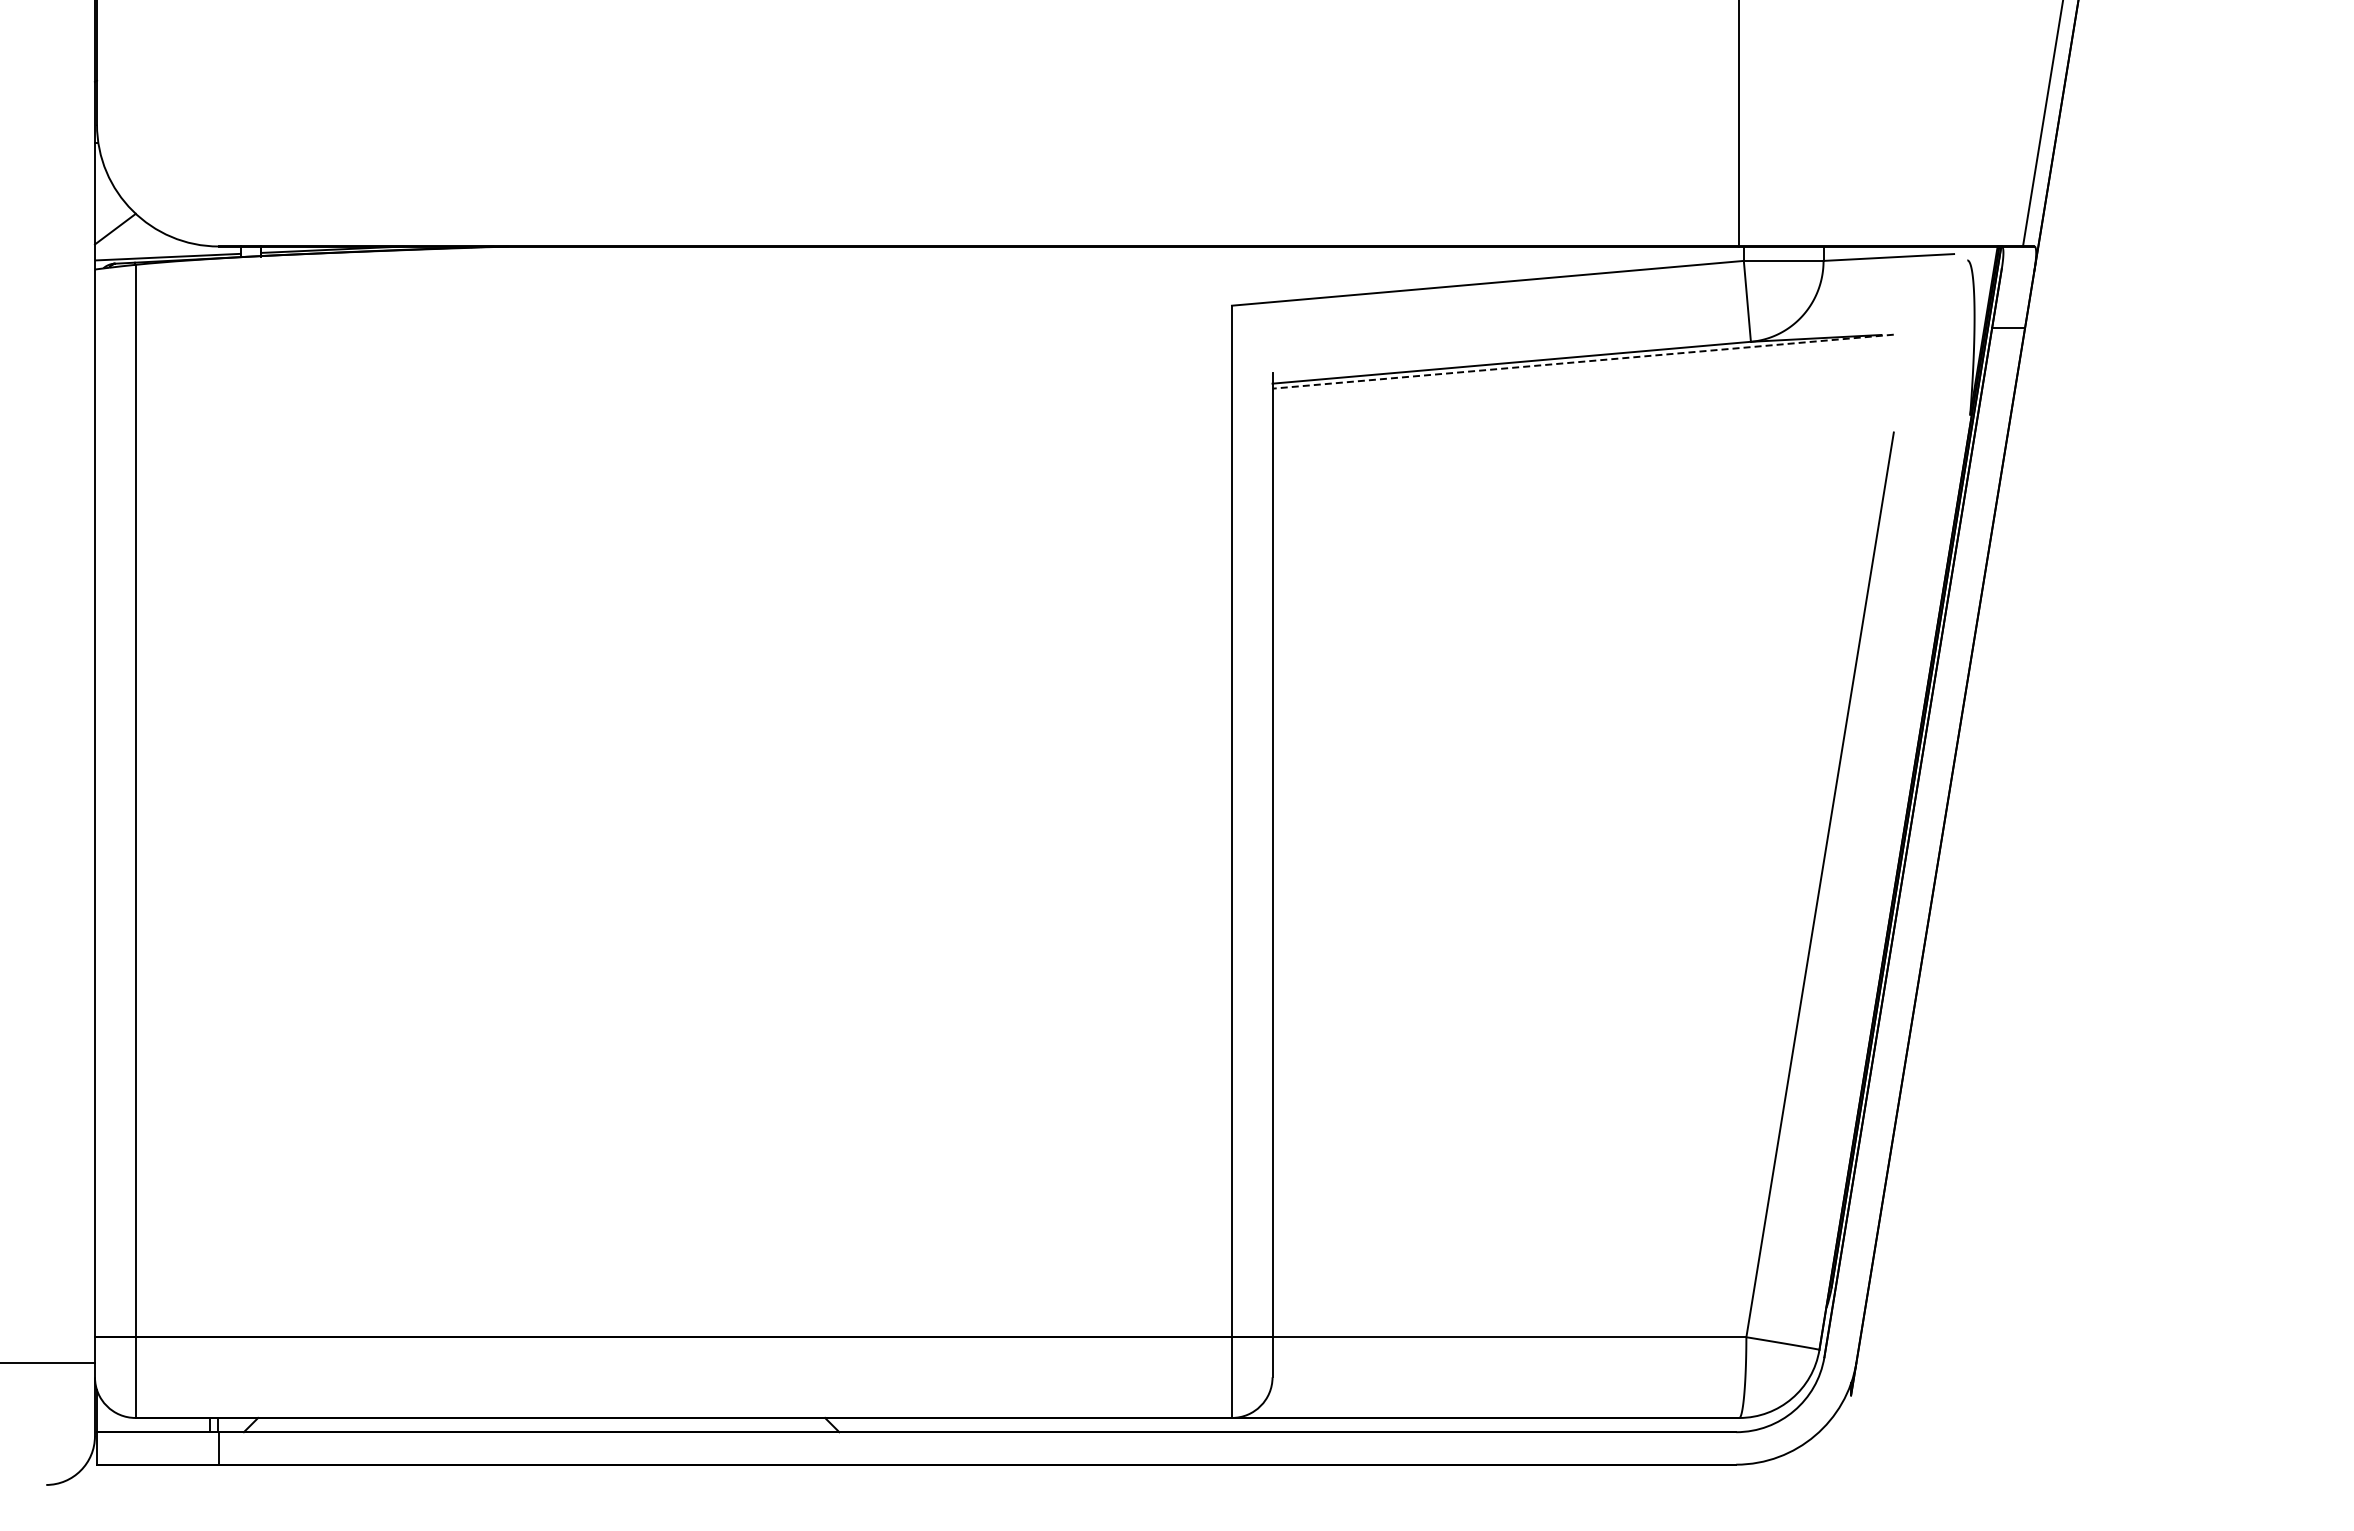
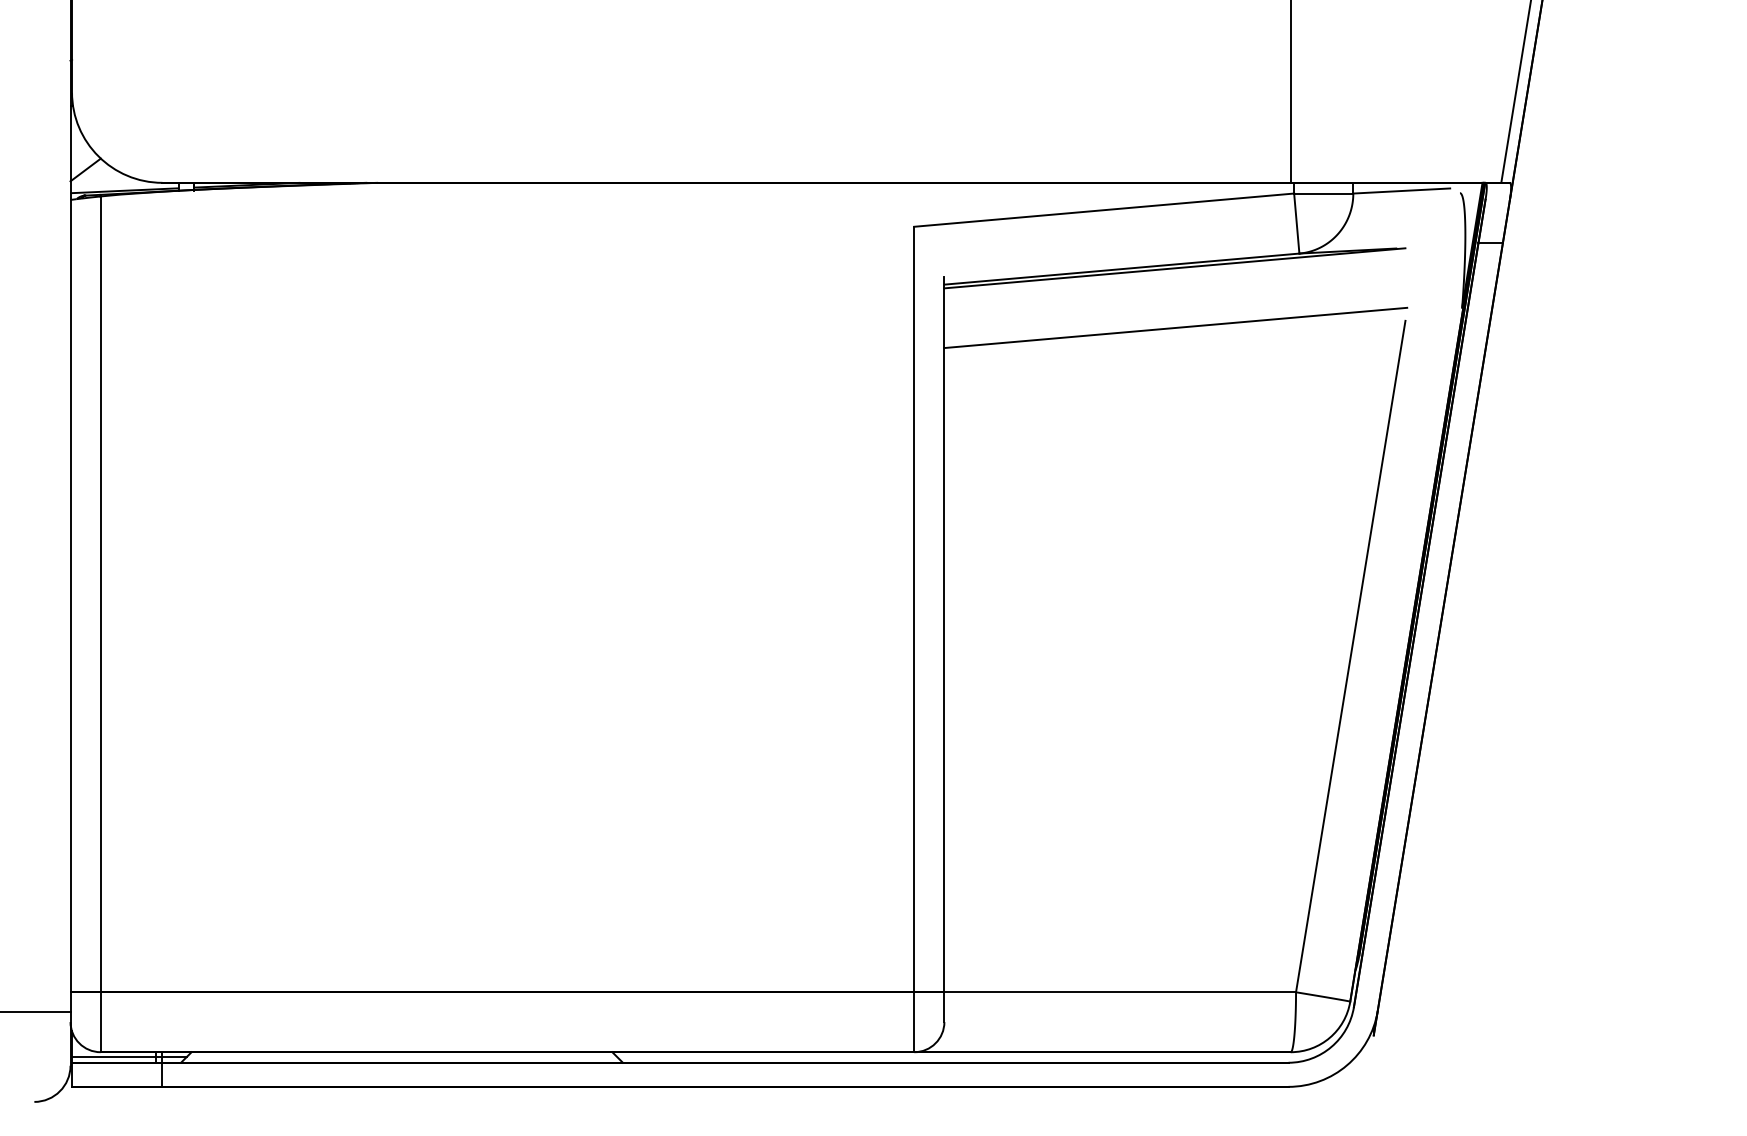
line: (1583, 361) -> (1175, 268), dashed -> solid
line: (1584, 441) -> (1175, 327), added
line: (174, 1424) -> (129, 1057), added

